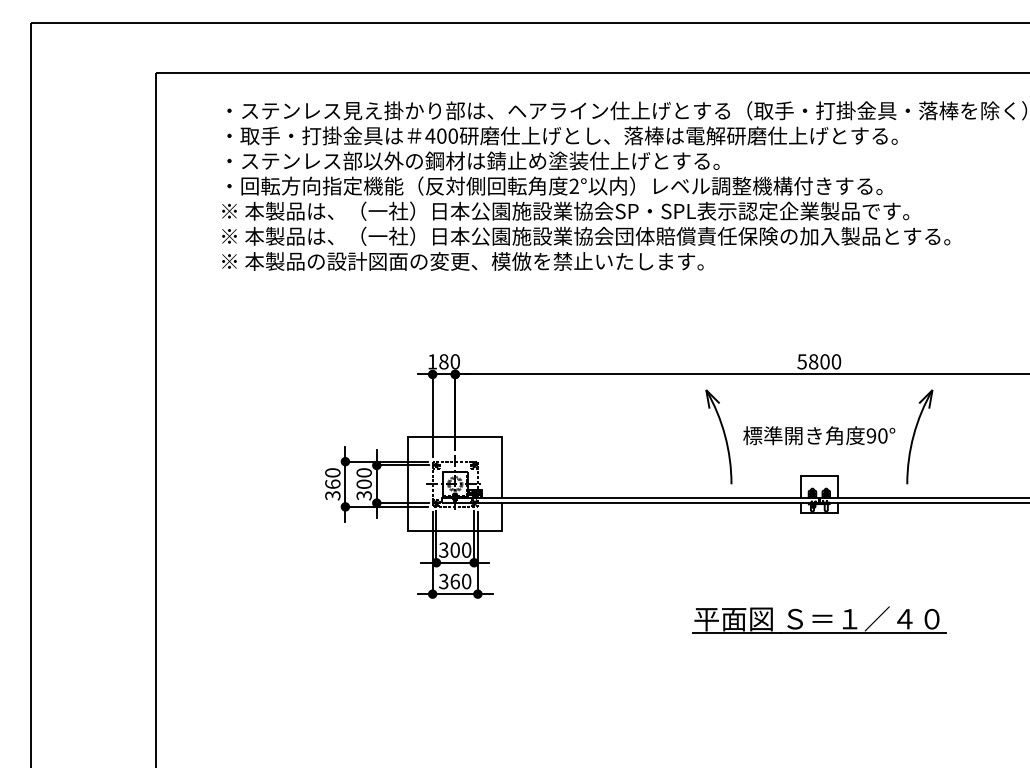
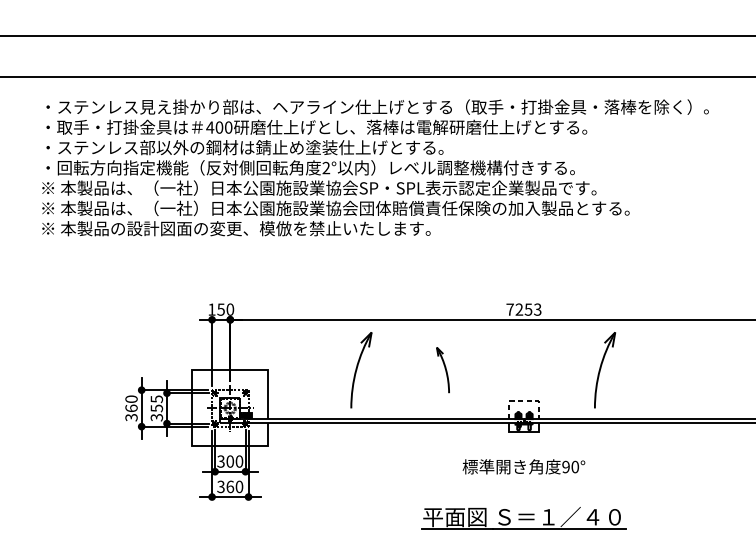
text: (443, 361) -> (220, 309), 180 -> 150
text: (819, 361) -> (524, 309), 5800 -> 7253
text: (819, 435) -> (524, 466), moved
part: (617, 436) -> (361, 369), added
part: (718, 436) -> (442, 369), size x0.6
line: (819, 475) -> (524, 401), solid -> dashed
text: (363, 478) -> (156, 403), 300 -> 355

